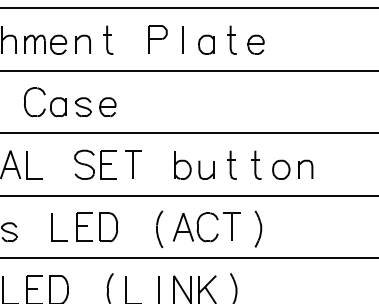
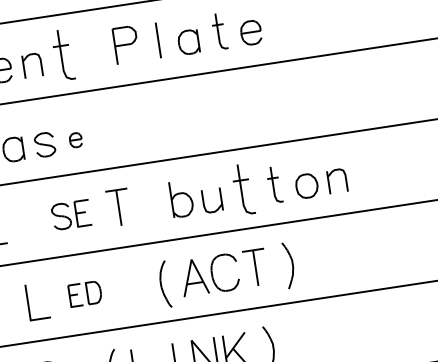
part: (108, 39) -> (63, 54), size x1.4
part: (107, 107) -> (75, 140), size x0.6
part: (95, 164) -> (71, 214), size x0.7
part: (231, 164) -> (242, 188), size x1.4
part: (97, 227) -> (85, 294), size x0.6

